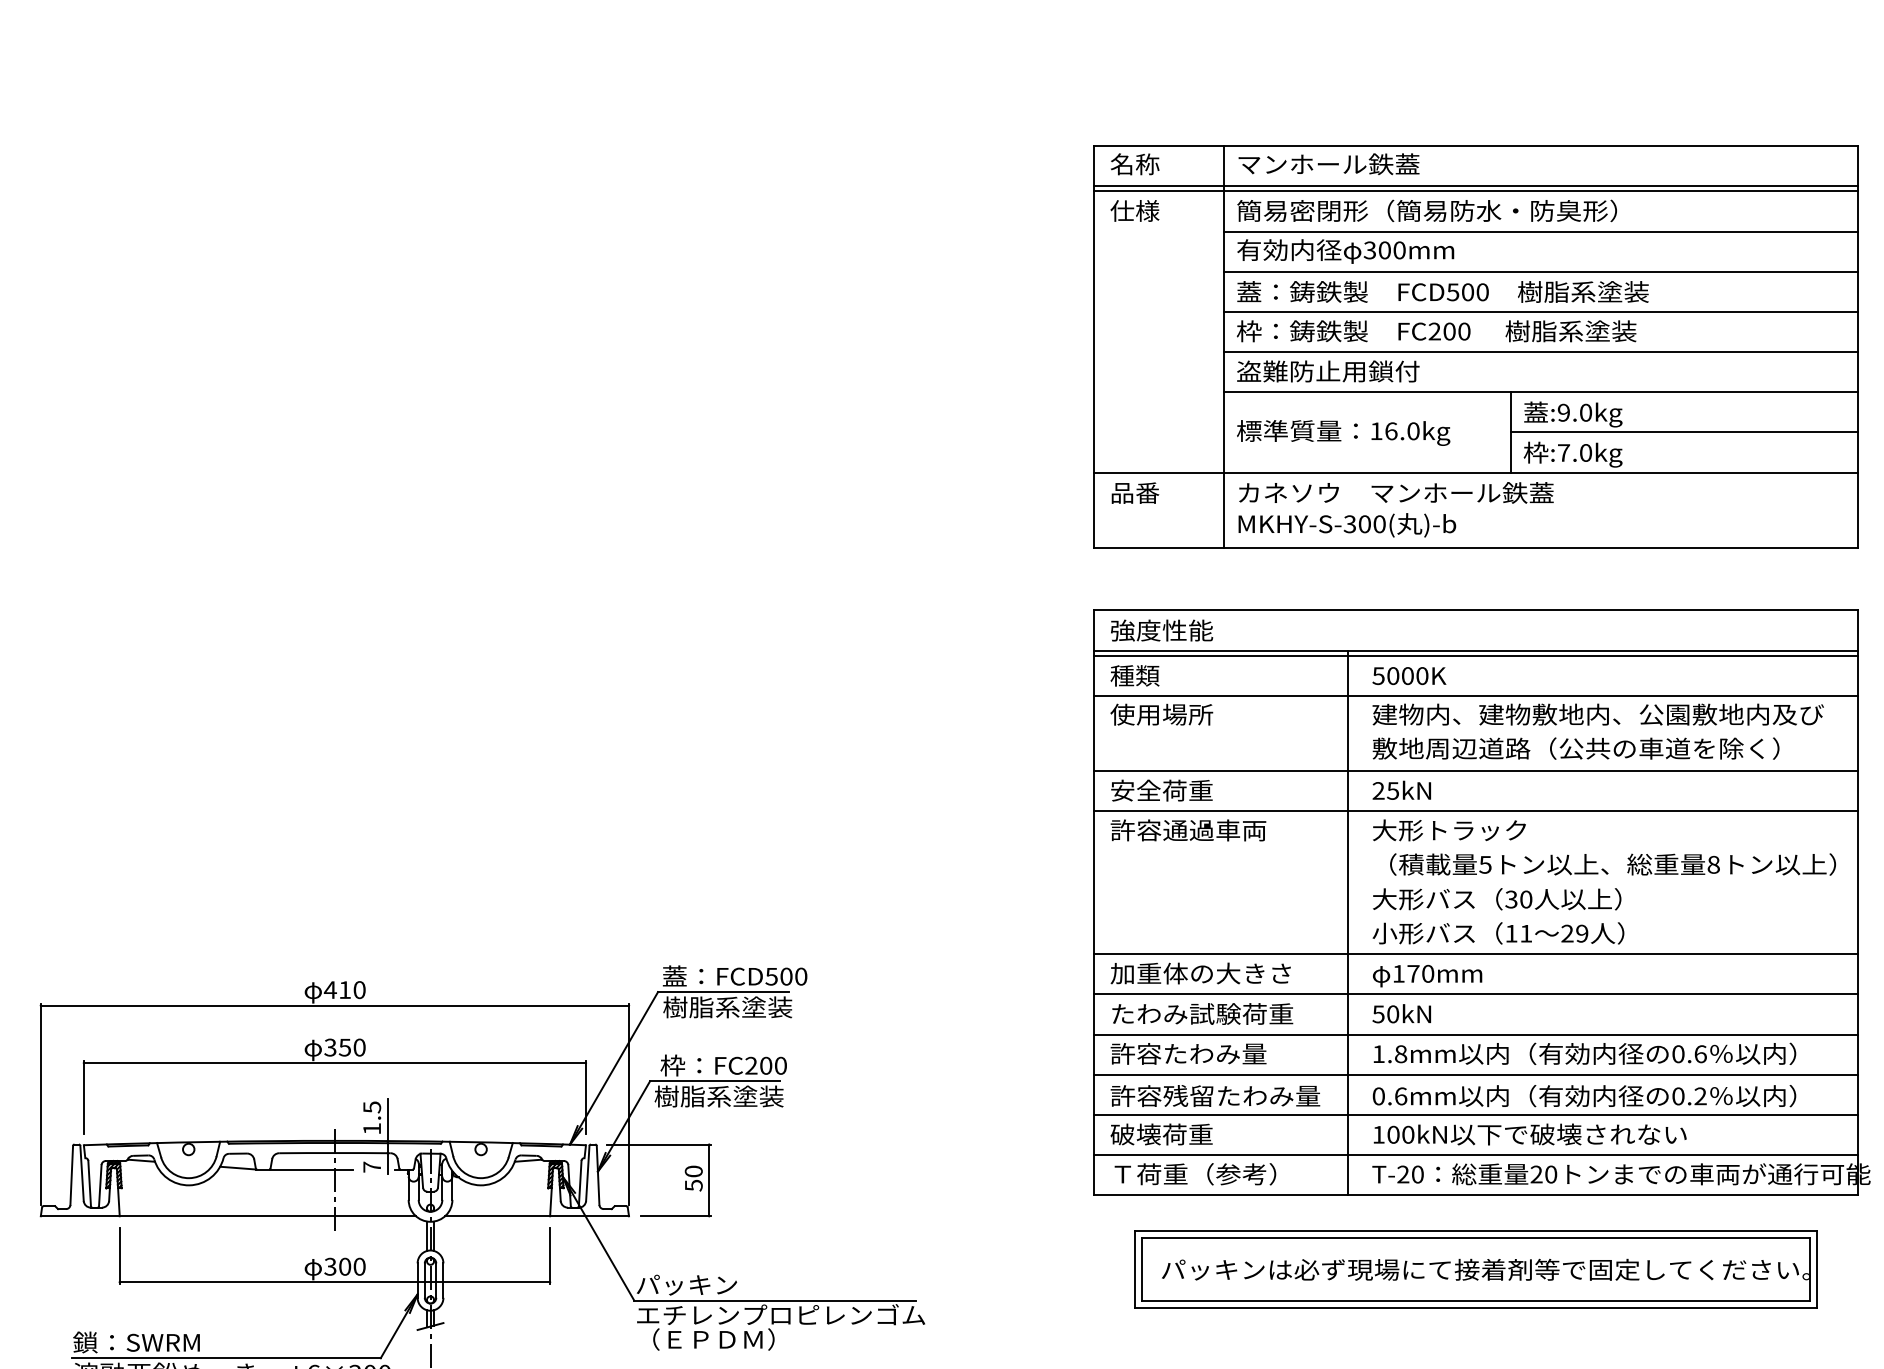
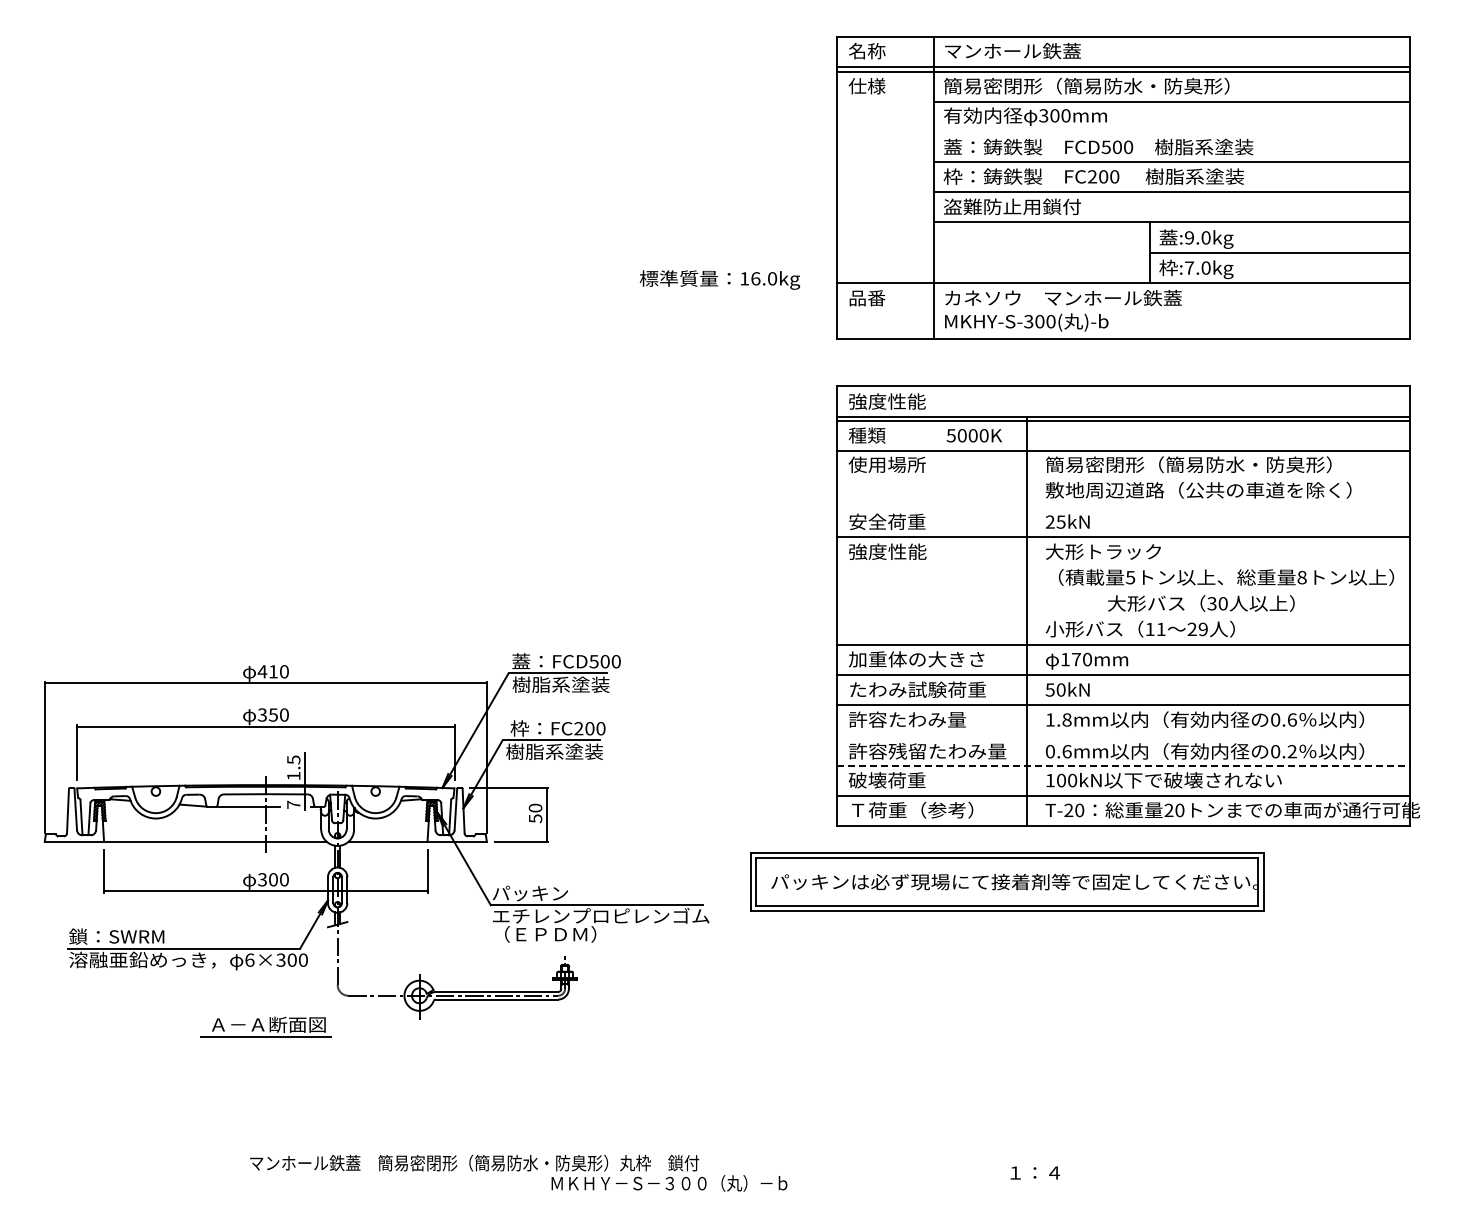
line: (1539, 271) -> (1171, 131), removed
text: (1343, 432) -> (719, 279), moved
text: (1408, 675) -> (973, 435), moved
text: (1597, 714) -> (1214, 464), 建物内、建物敷地内、公園敷地内及び -> 簡易密閉形（簡易防水・防臭形）
line: (1476, 771) -> (1123, 507), removed
text: (1188, 830) -> (907, 551), 許容通過車両 -> 強度性能
text: (1497, 899) -> (1201, 603), moved
line: (1476, 1074) -> (1123, 735), removed
line: (1476, 1114) -> (1123, 765), solid -> dashed
part: (1476, 1269) -> (1007, 881), moved

